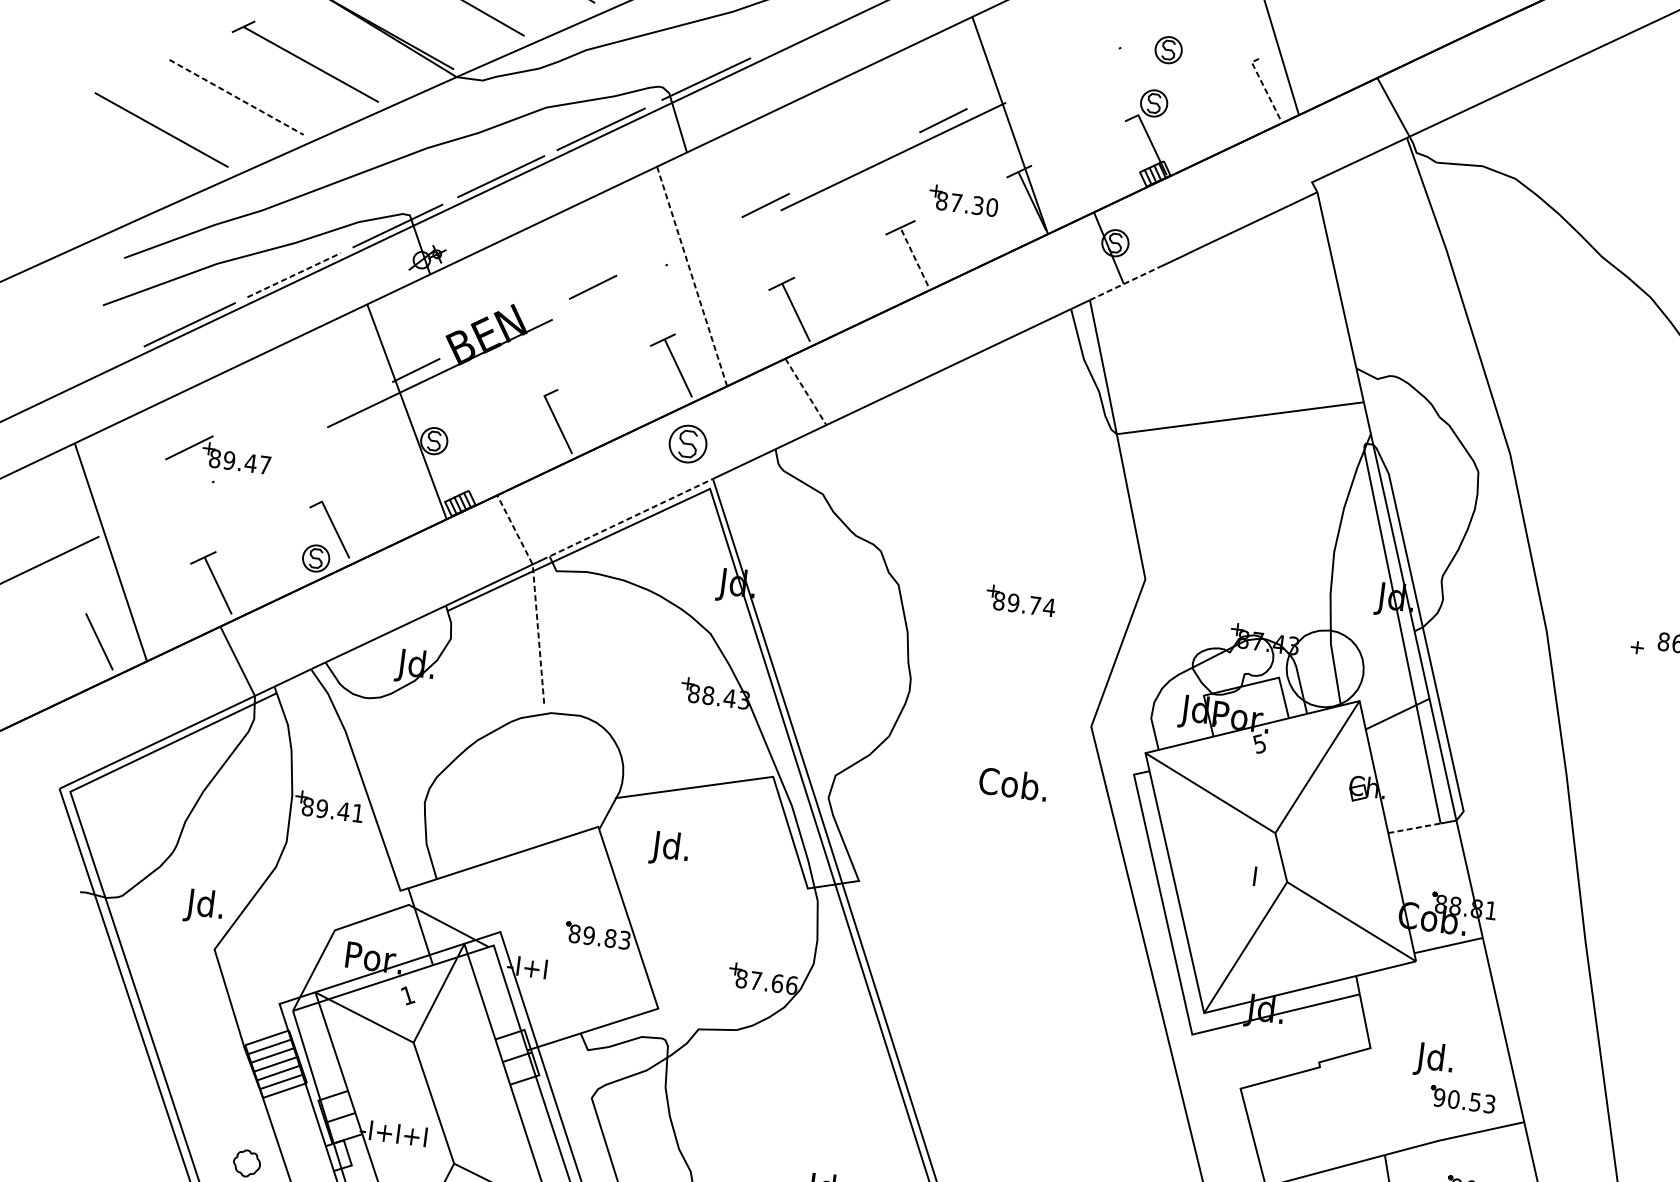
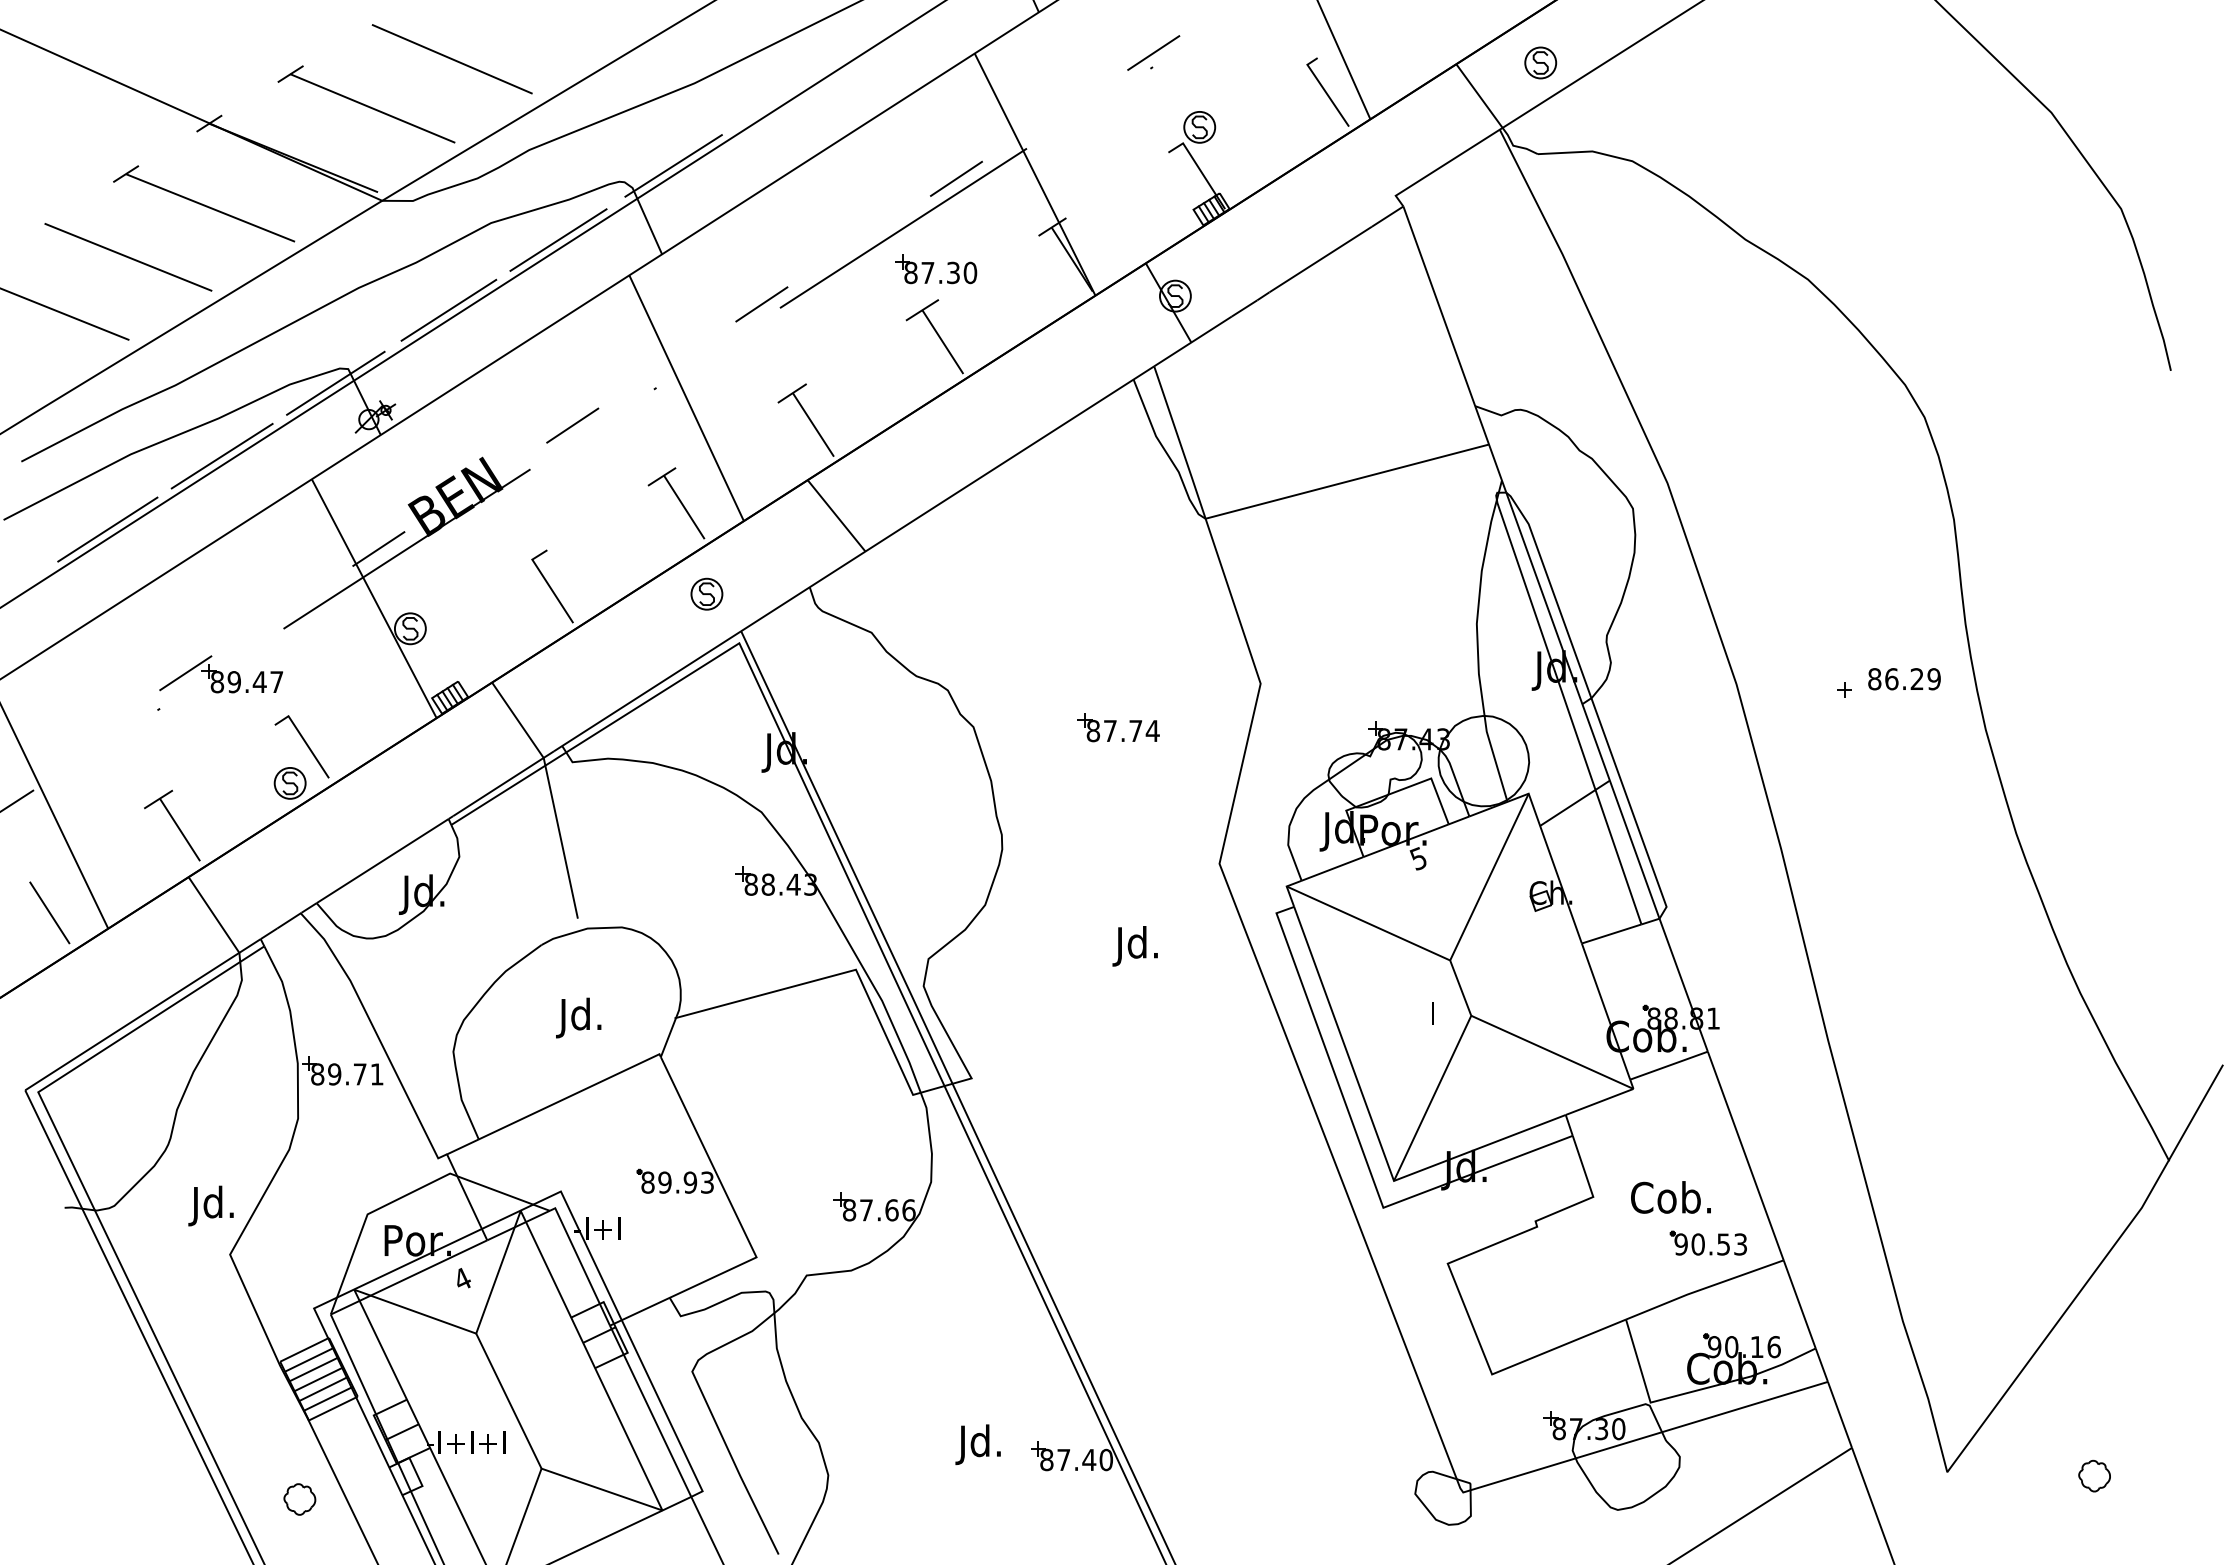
line: (1123, 35) -> (1153, 52), added
part: (1168, 49) -> (1540, 62), moved
line: (1263, 85) -> (1324, 89), dashed -> solid
line: (236, 97) -> (128, 257), dashed -> solid
part: (964, 200) -> (936, 269), moved
line: (913, 257) -> (942, 342), dashed -> solid
line: (294, 275) -> (222, 456), dashed -> solid
line: (692, 275) -> (686, 397), dashed -> solid
line: (1125, 283) -> (1193, 341), dashed -> solid
line: (805, 391) -> (836, 515), dashed -> solid
part: (687, 443) -> (706, 593), size x0.71
part: (218, 452) -> (220, 674), moved
line: (627, 519) -> (647, 691), dashed -> solid
line: (535, 595) -> (551, 793), dashed -> solid
text: (1012, 603) -> (1109, 731), 89.74 -> 87.74
text: (1013, 787) -> (1137, 946), Cob. -> Jd.
text: (344, 811) -> (360, 1074), 89.41 -> 89.71
line: (1415, 828) -> (1612, 933), dashed -> solid
text: (669, 848) -> (578, 1017), moved
text: (610, 938) -> (690, 1182), 89.83 -> 89.93
text: (407, 995) -> (462, 1279), 1 -> 4
text: (1435, 1060) -> (1670, 1201), Jd. -> Cob.

